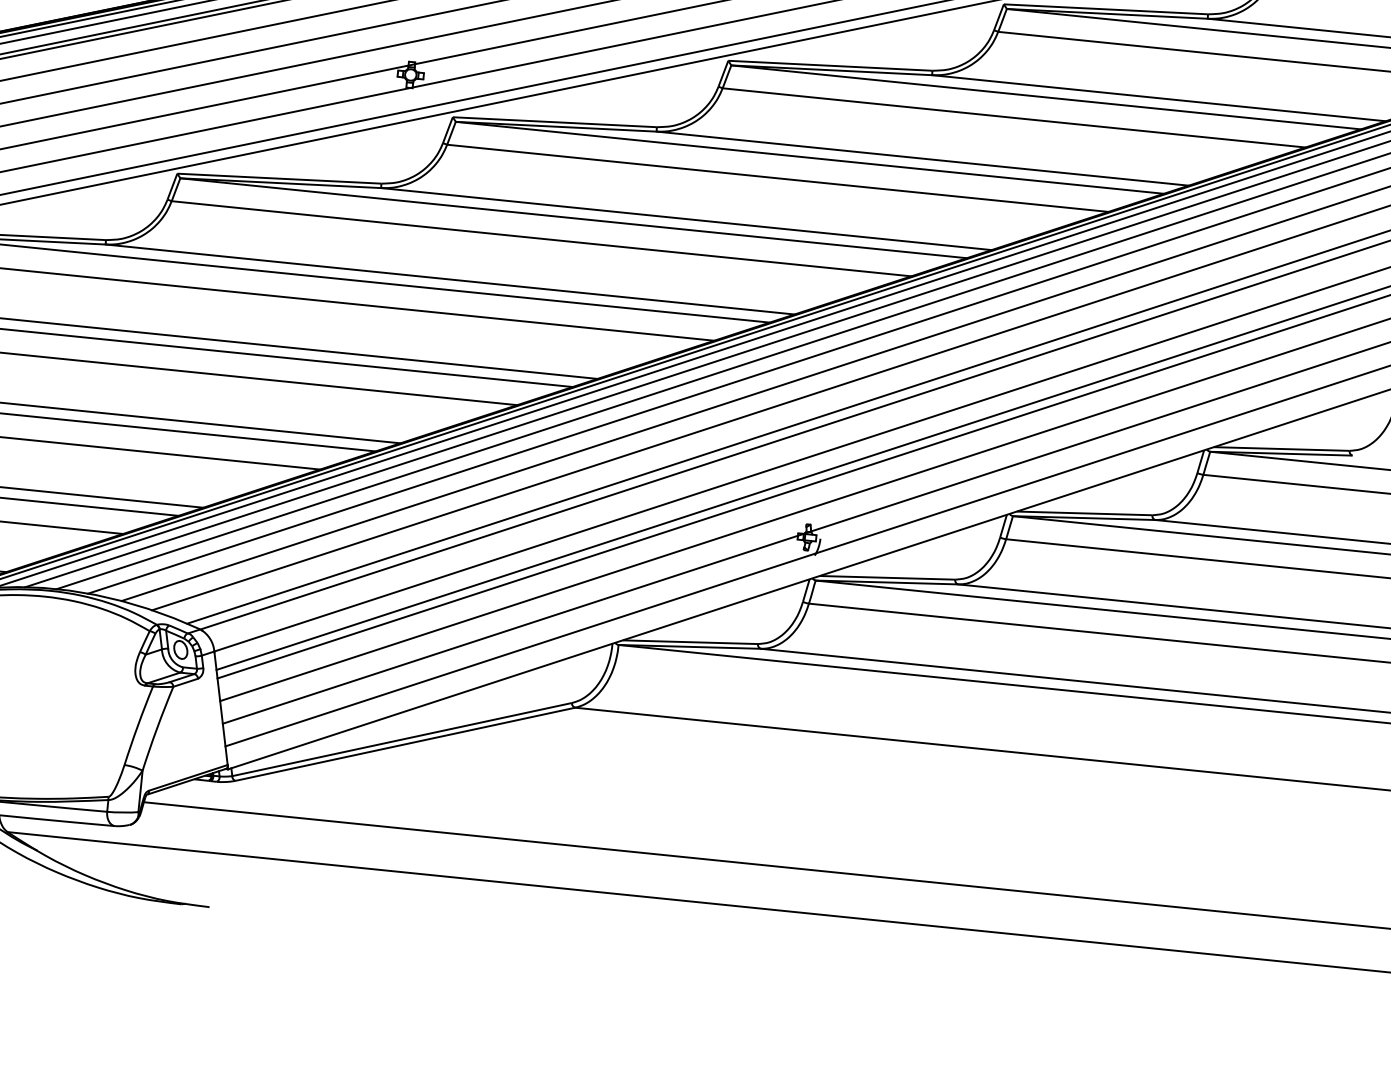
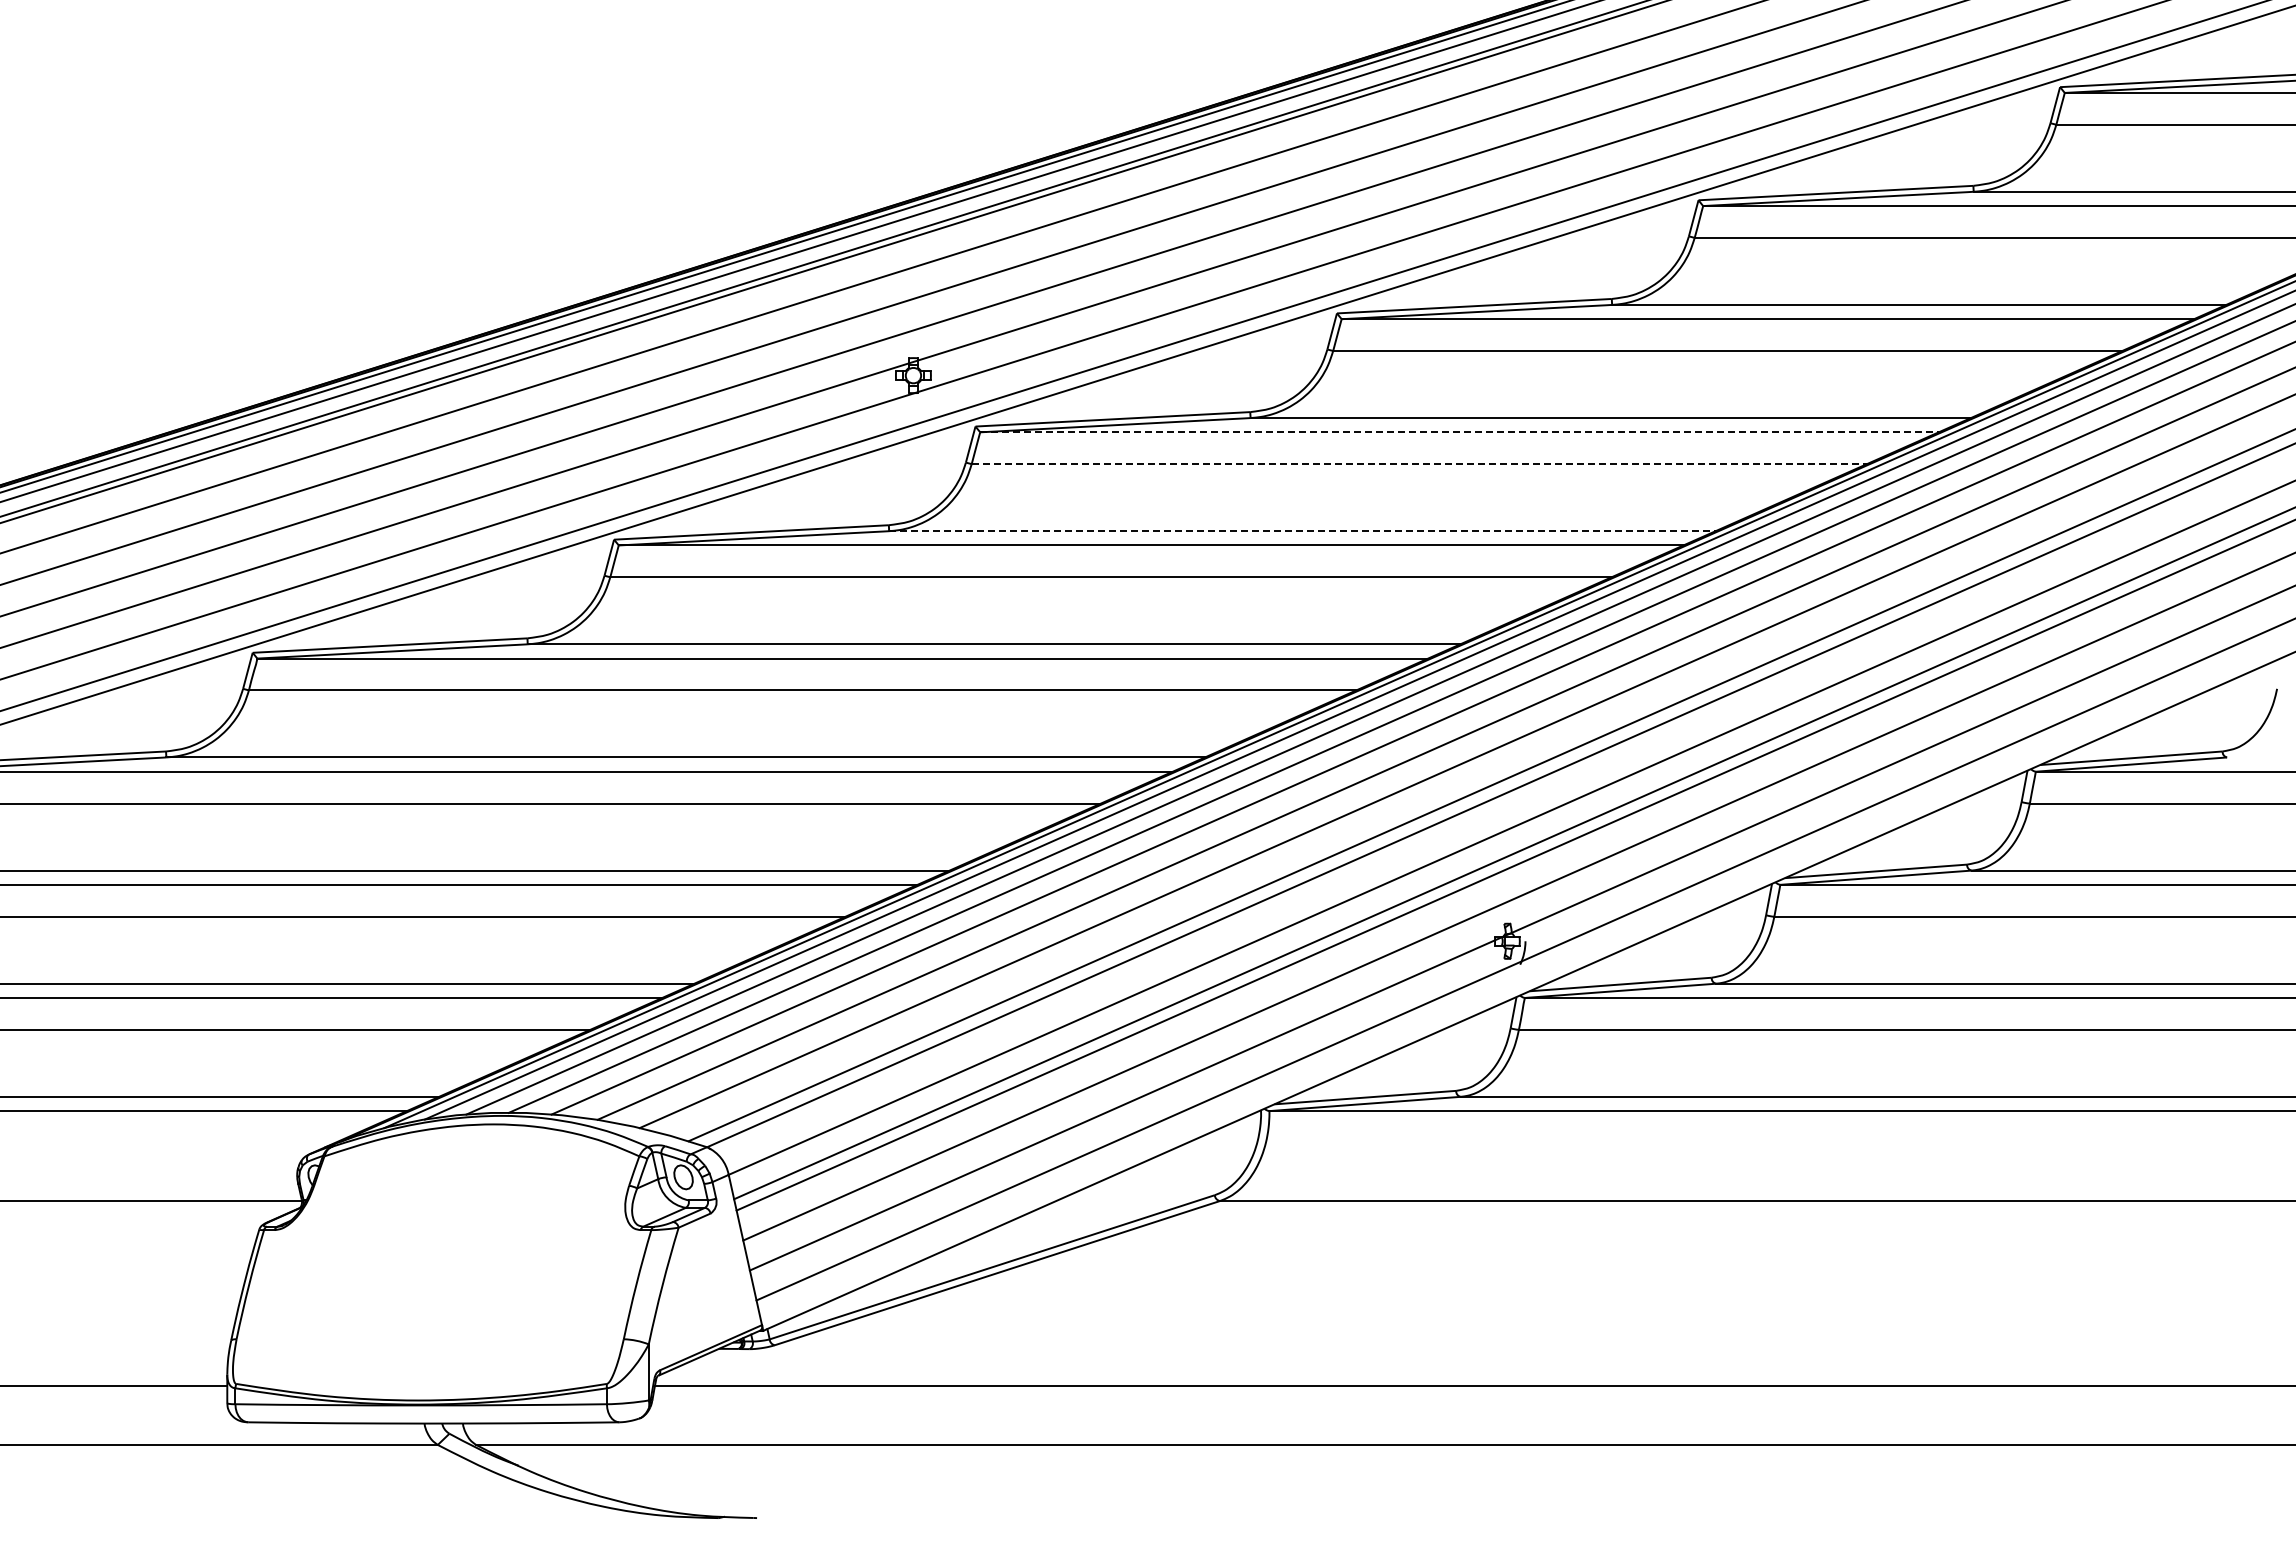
line: (809, 157) -> (1459, 432), solid -> dashed
line: (777, 178) -> (1419, 464), solid -> dashed
line: (686, 219) -> (1302, 531), solid -> dashed

